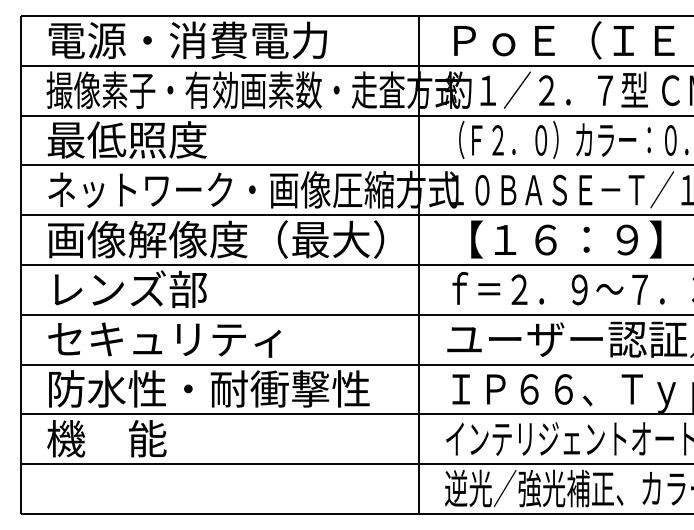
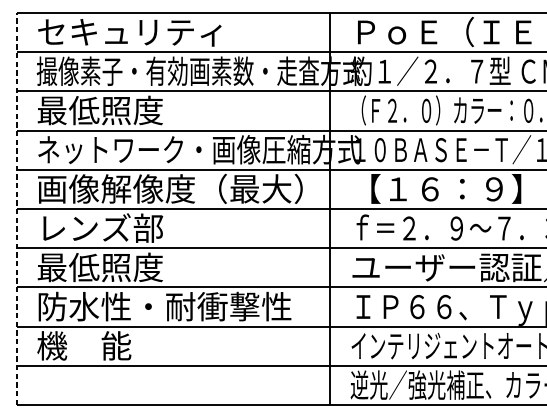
text: (187, 40) -> (147, 32), 電源・消費電力 -> セキュリティ
line: (20, 265) -> (16, 209), solid -> dashed
text: (164, 338) -> (129, 266), セキュリティ -> 最低照度

